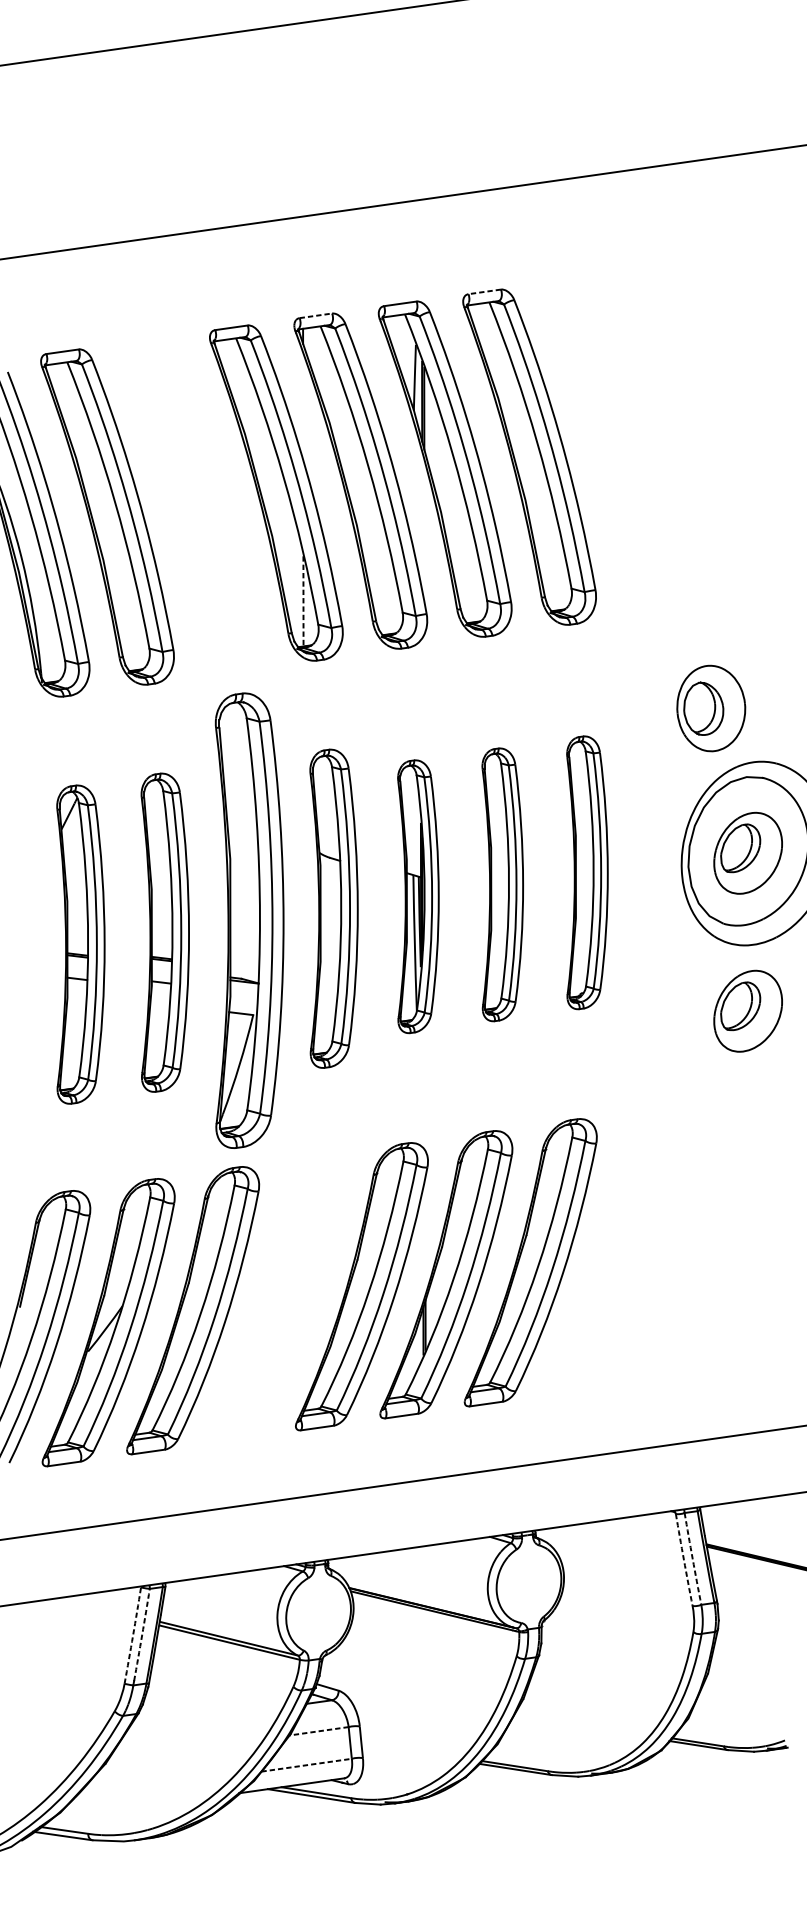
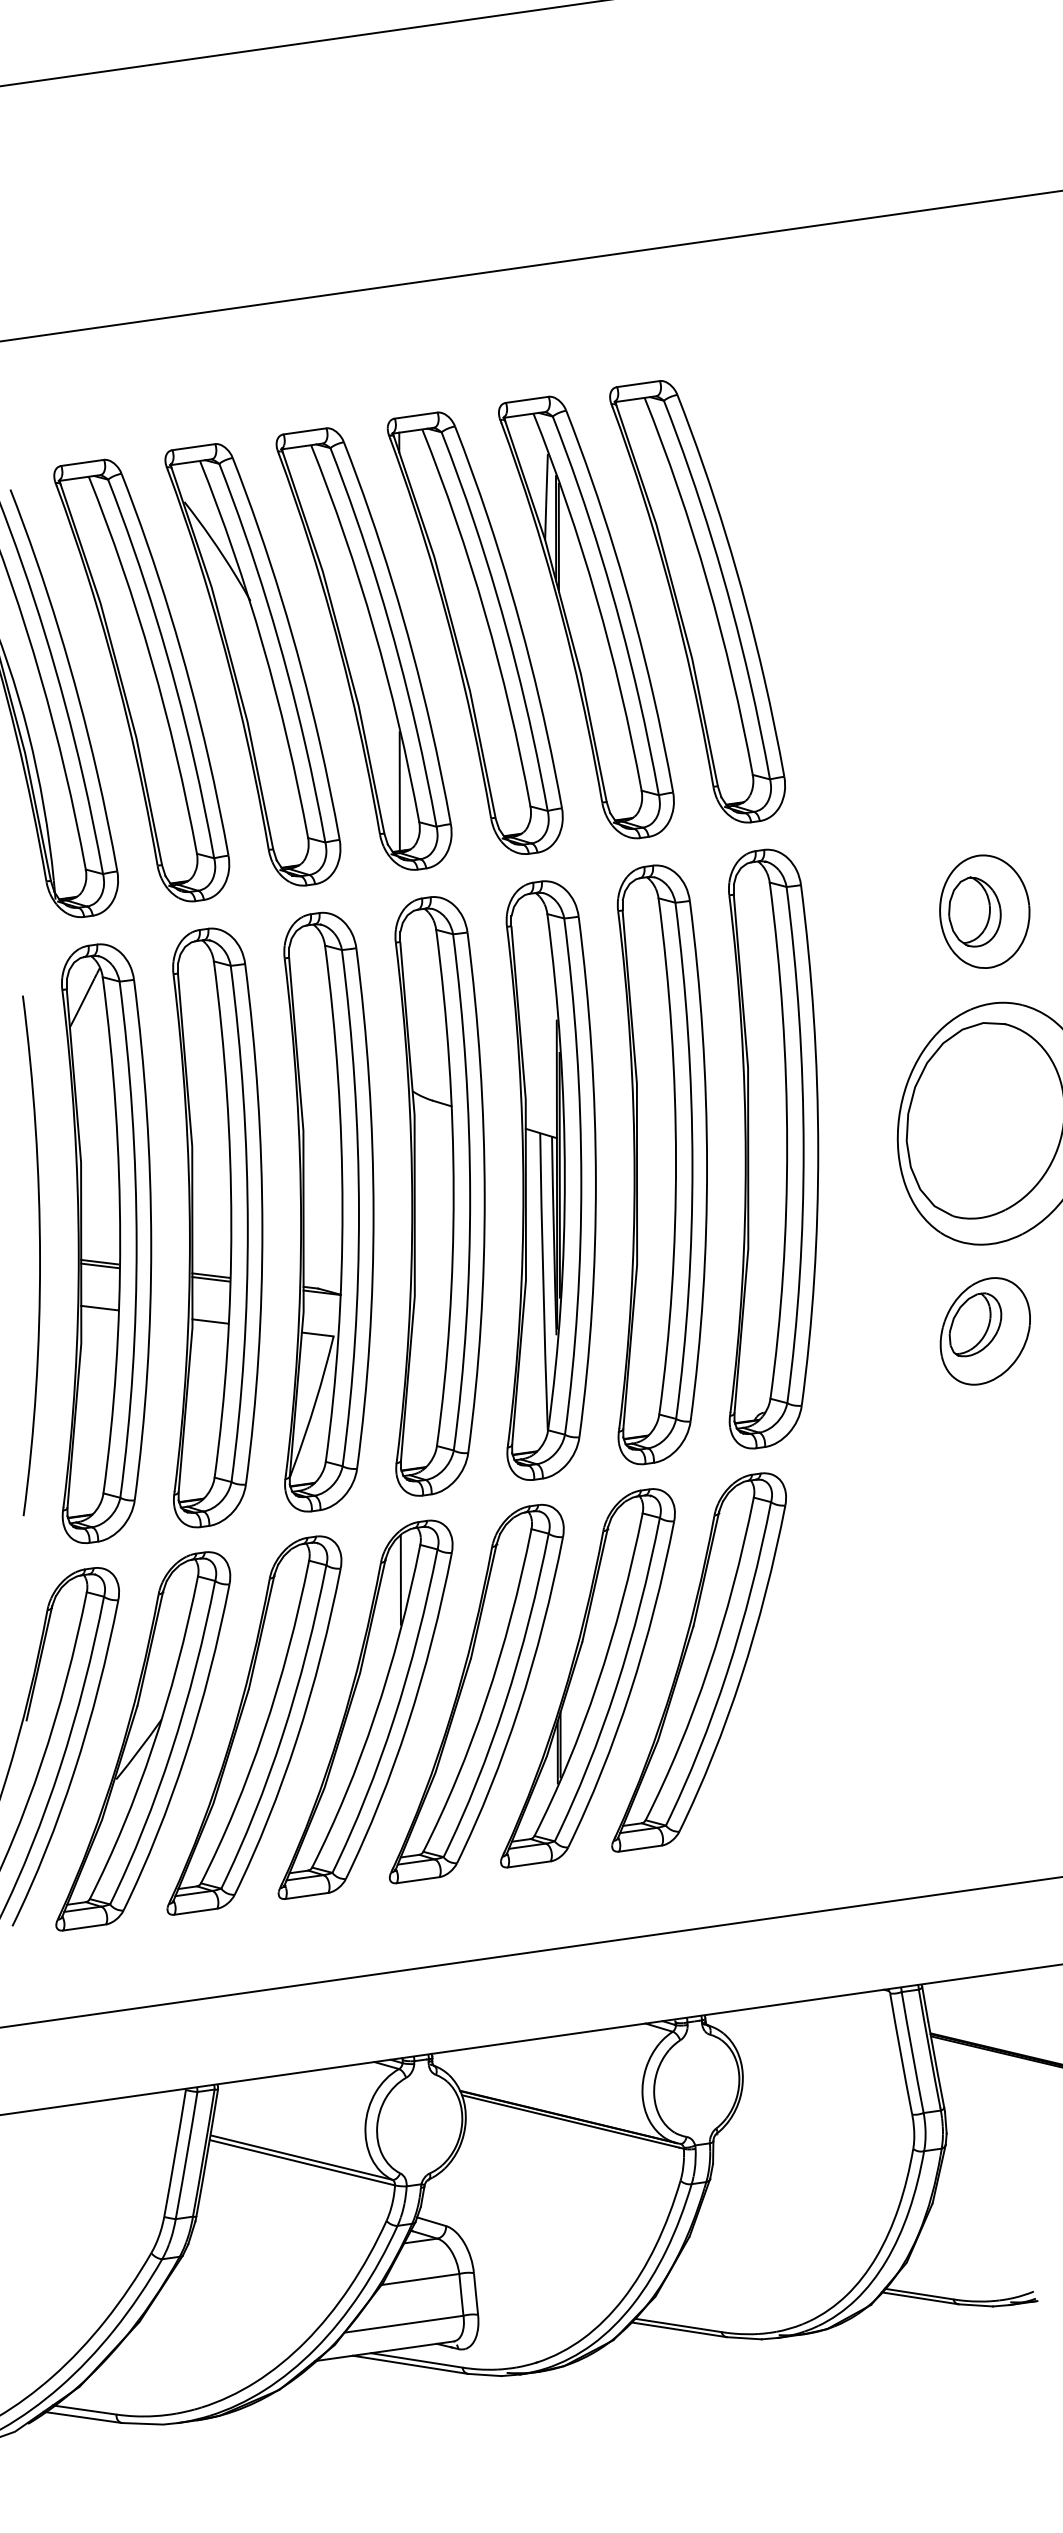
line: (484, 292) -> (638, 384), dashed -> solid
line: (316, 315) -> (416, 415), dashed -> solid
part: (191, 504) -> (252, 664), added
line: (303, 602) -> (399, 792), dashed -> solid
part: (711, 708) -> (984, 911), moved
part: (747, 853) -> (984, 1123), removed
part: (587, 872) -> (773, 1148), size x1.67
part: (502, 884) -> (661, 1164), size x1.67
part: (417, 896) -> (550, 1180), size x1.67
part: (333, 908) -> (439, 1196), size x1.43
part: (165, 932) -> (217, 1227), size x1.43
part: (80, 944) -> (106, 1243), size x1.43
curve: (29, 953) -> (39, 1255), added
part: (277, 1298) -> (365, 1709), added
arc: (692, 1558) -> (912, 2052), dashed -> solid
arc: (683, 1559) -> (900, 2053), dashed -> solid
arc: (142, 1634) -> (187, 2152), dashed -> solid
arc: (133, 1635) -> (175, 2153), dashed -> solid
line: (318, 1731) -> (419, 2279), dashed -> solid
line: (307, 1765) -> (404, 2324), dashed -> solid

